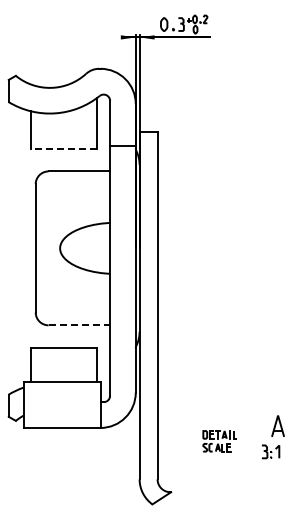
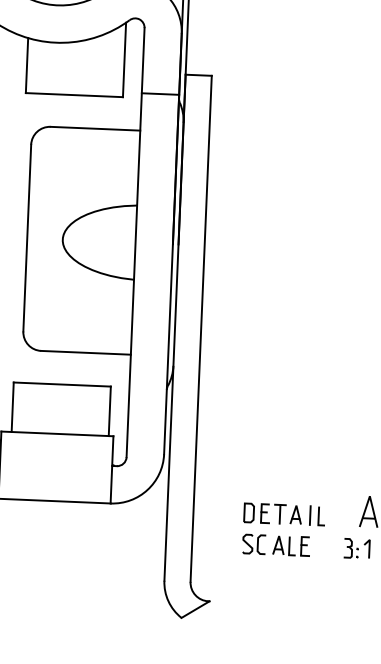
line: (63, 148) -> (73, 94), dashed -> solid
line: (79, 325) -> (86, 353), dashed -> solid
part: (219, 441) -> (283, 530), size x1.67

